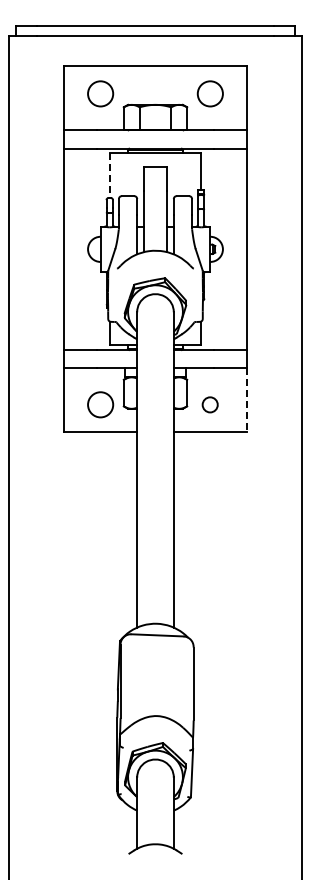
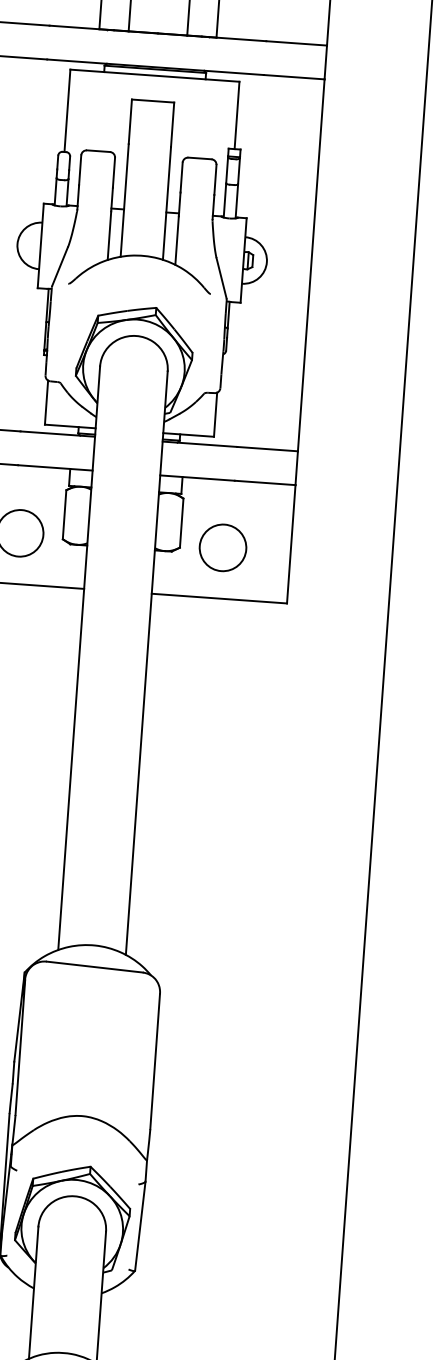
line: (109, 176) -> (66, 112), dashed -> solid
line: (246, 400) -> (290, 544), dashed -> solid
circle: (209, 404) -> (221, 547), size x1.67

